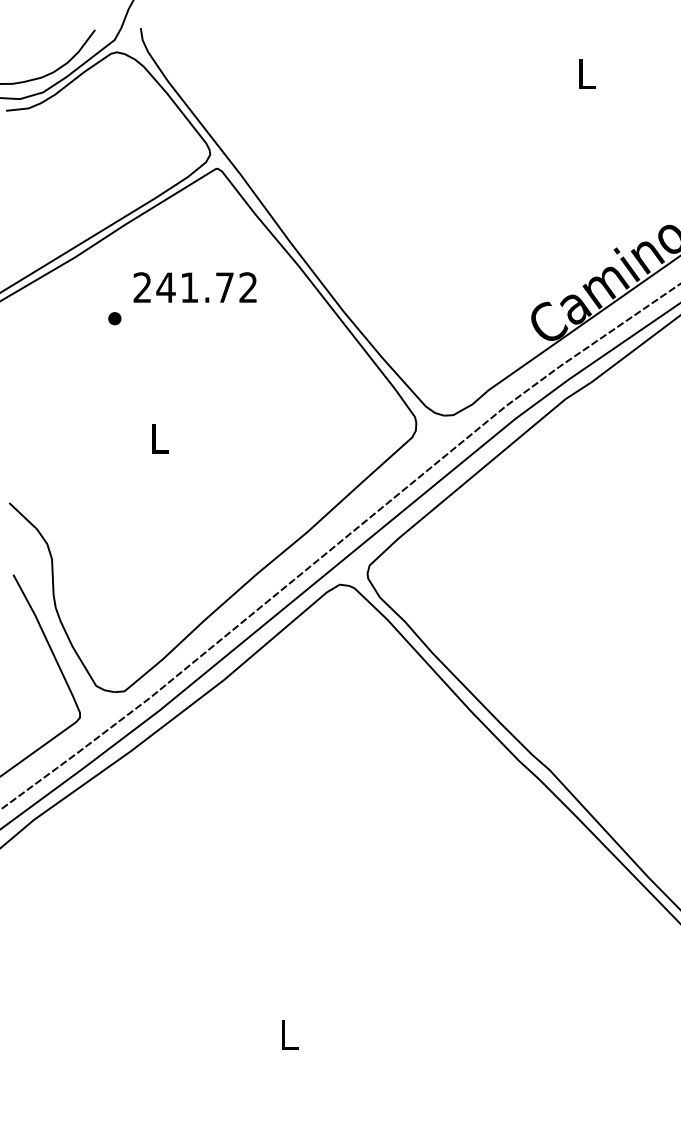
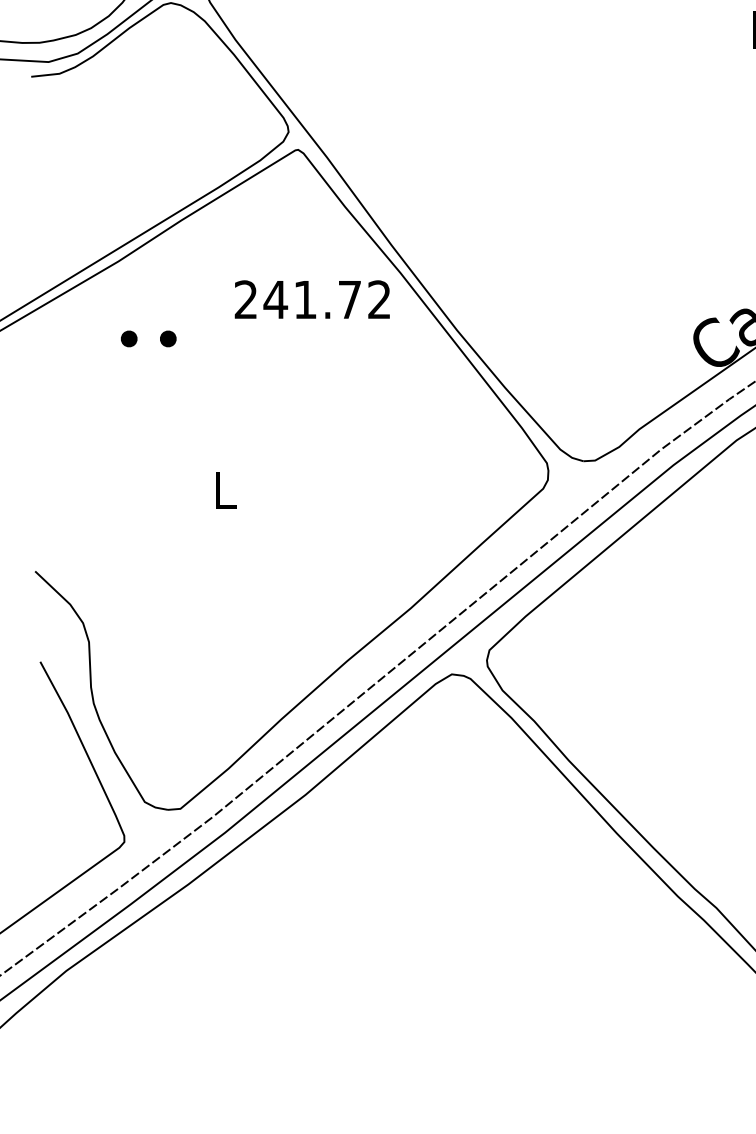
text: (194, 287) -> (311, 299), moved
part: (83, 318) -> (128, 338), added

